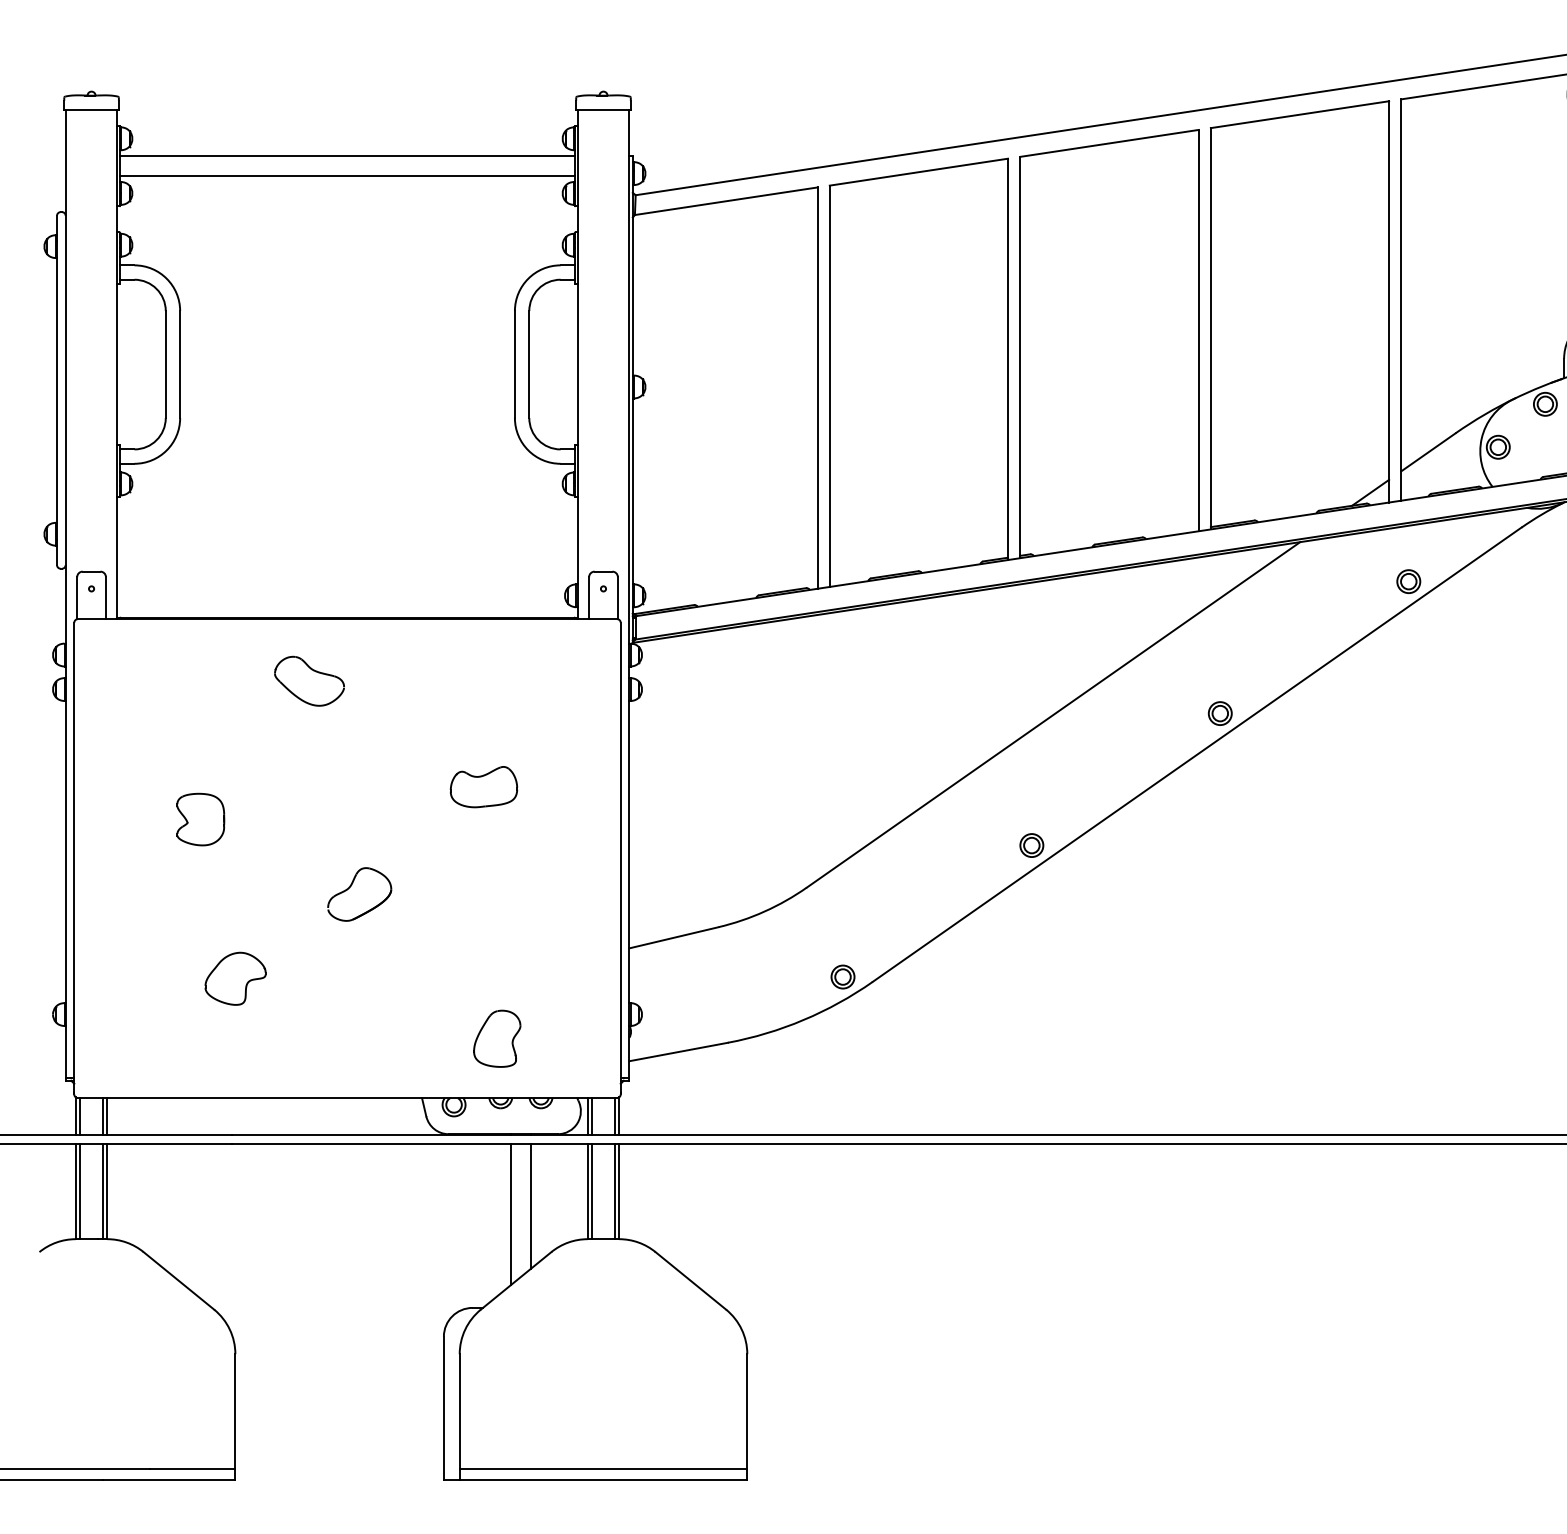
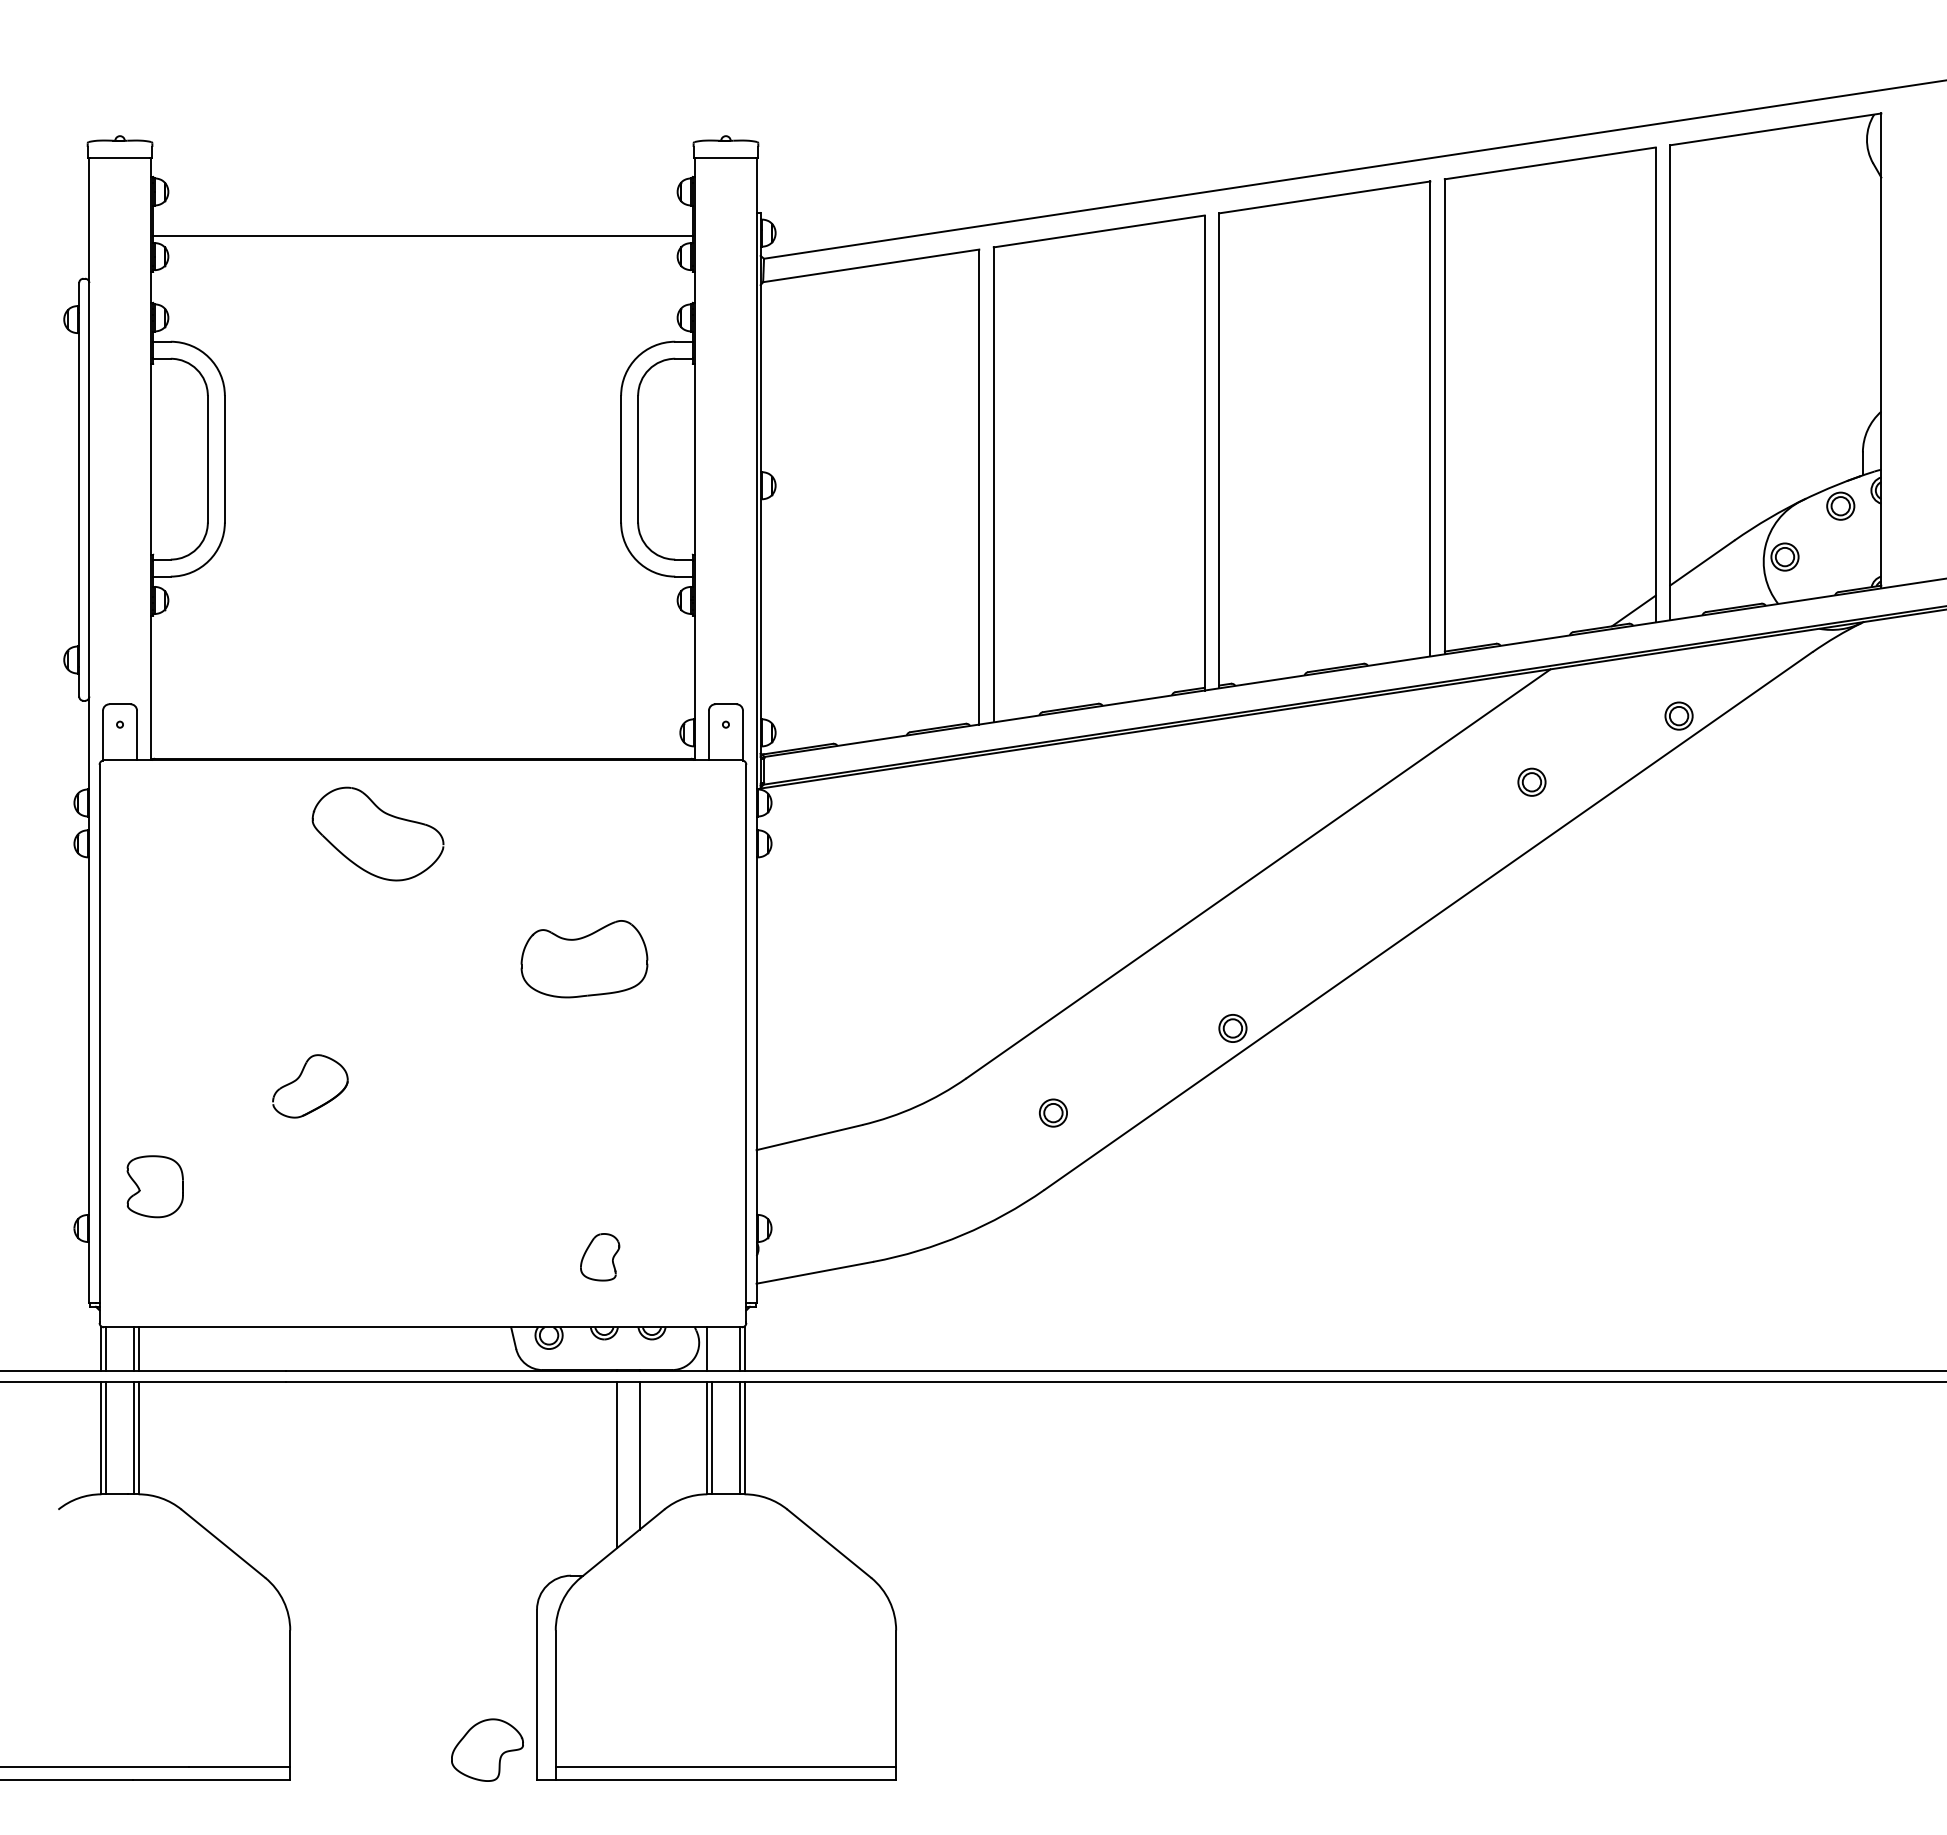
line: (347, 156) -> (422, 212), removed
part: (309, 680) -> (377, 833), size x1.6
part: (1219, 712) -> (1531, 781), moved
part: (483, 787) -> (584, 959), size x1.6
part: (200, 819) -> (154, 1186), moved
part: (350, 887) -> (299, 1078), moved
part: (843, 976) -> (1053, 1112), moved
part: (235, 978) -> (487, 1749), moved
part: (496, 1039) -> (599, 1257), size x0.7
line: (592, 1116) -> (712, 1349), removed

